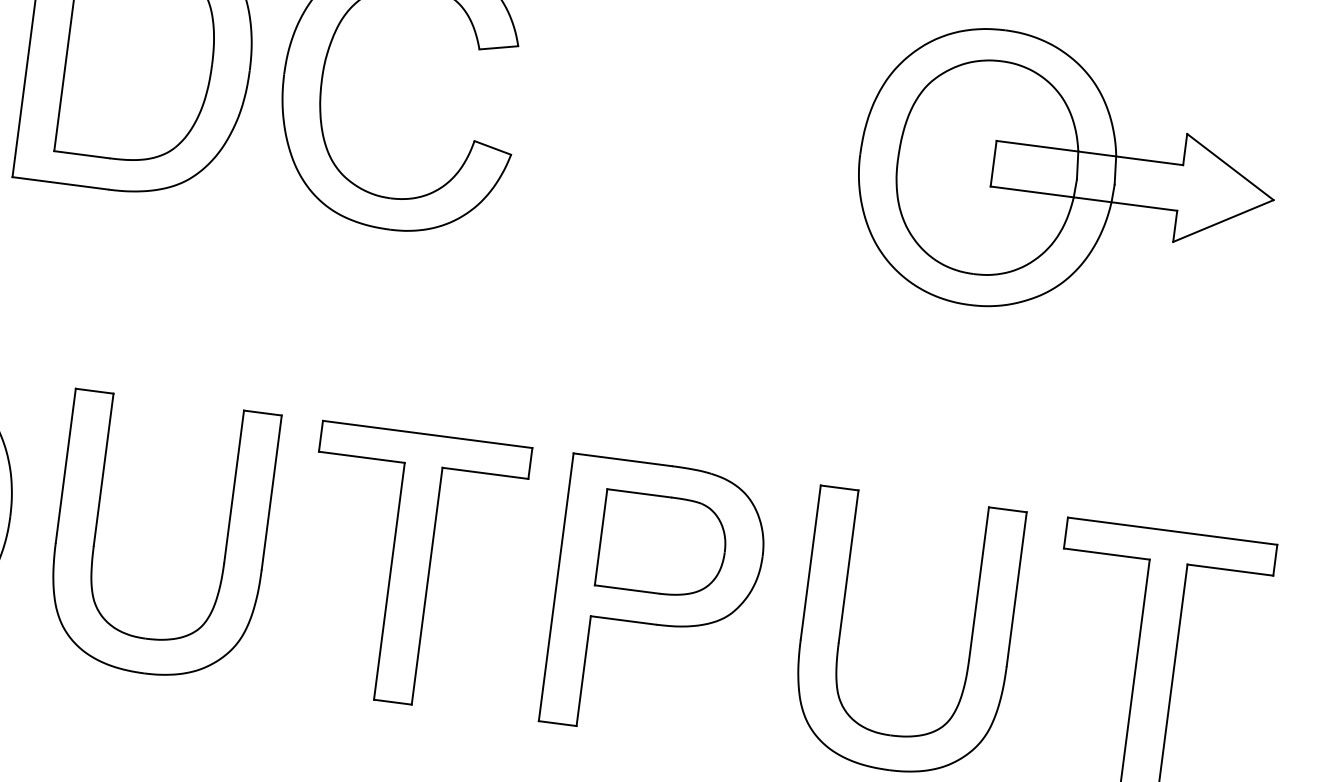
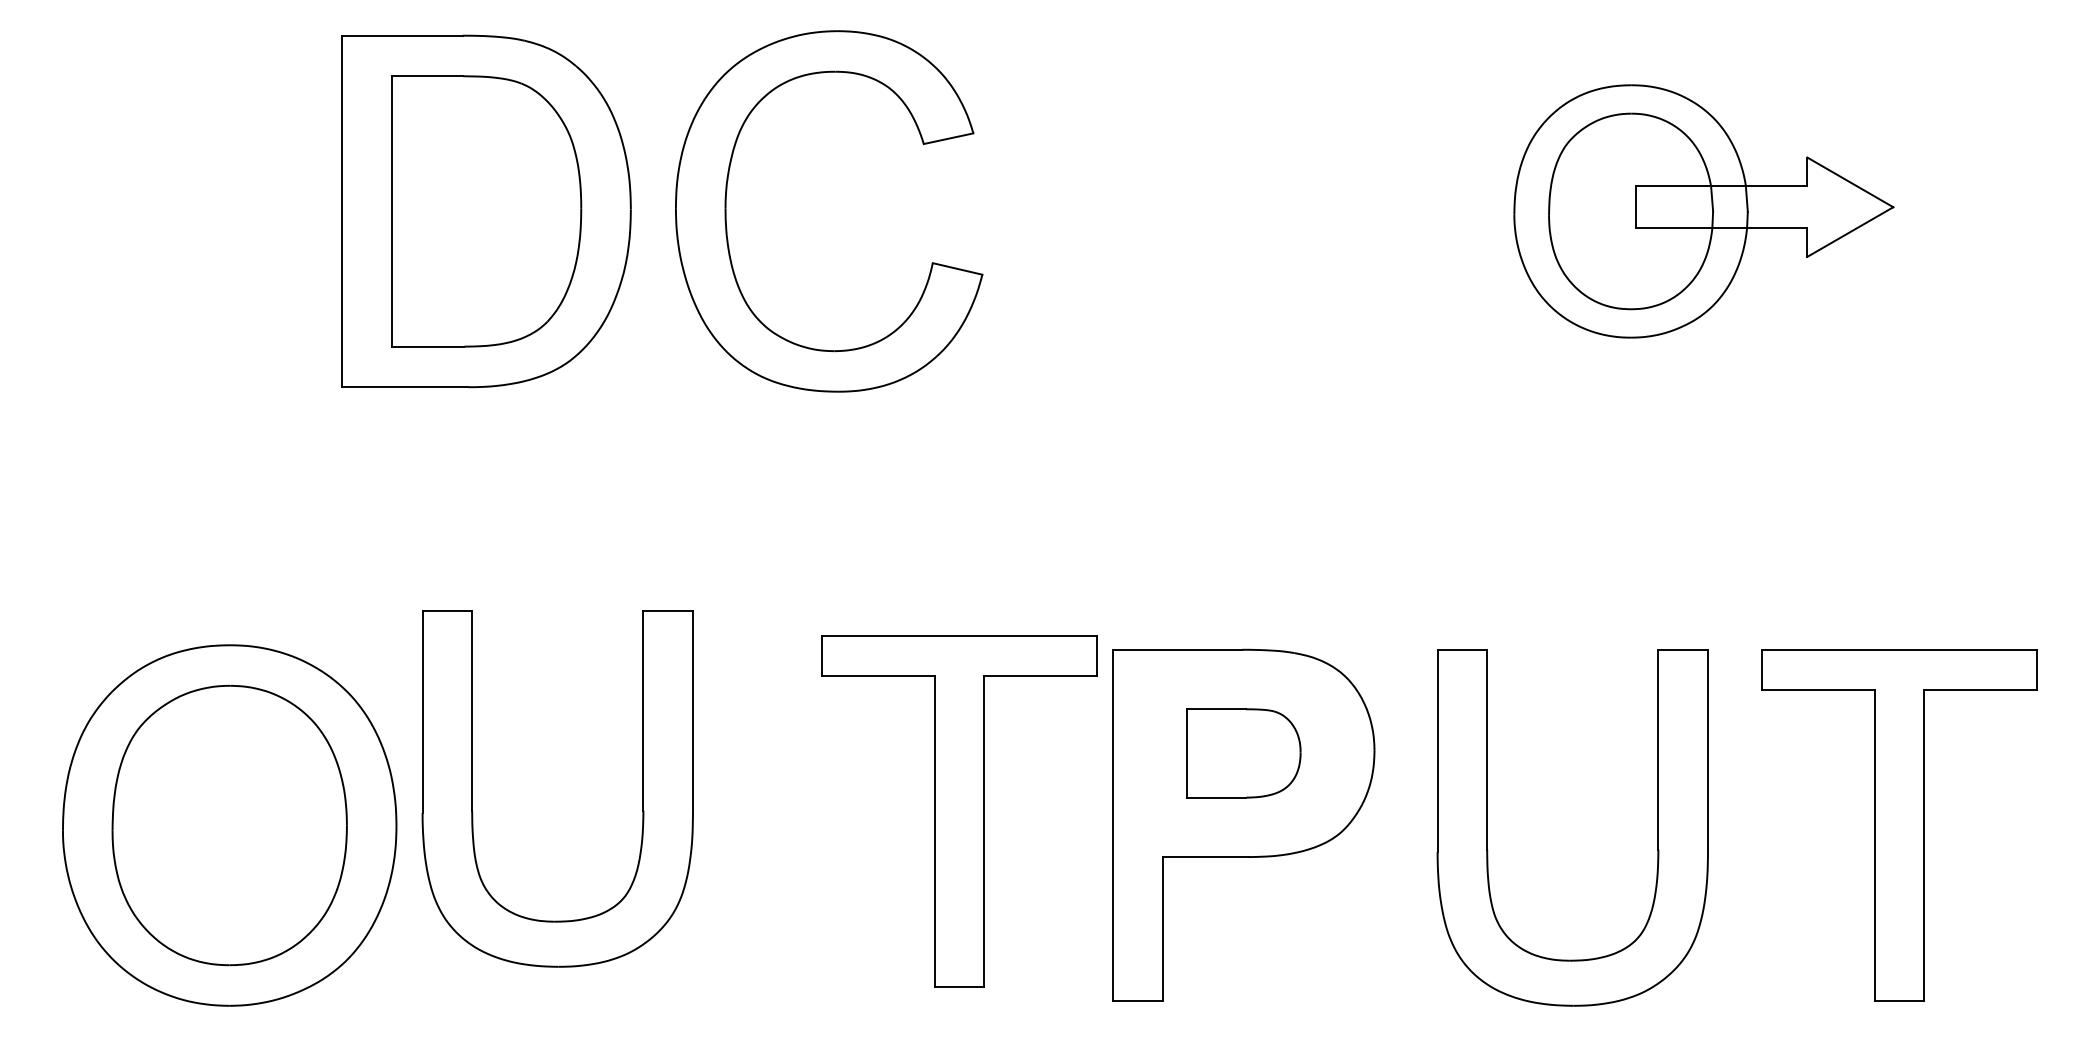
part: (1066, 177) -> (1703, 211), size x0.7
part: (96, 529) -> (472, 788), moved
part: (662, 545) -> (1243, 753), size x0.7
part: (410, 568) -> (959, 811), moved

